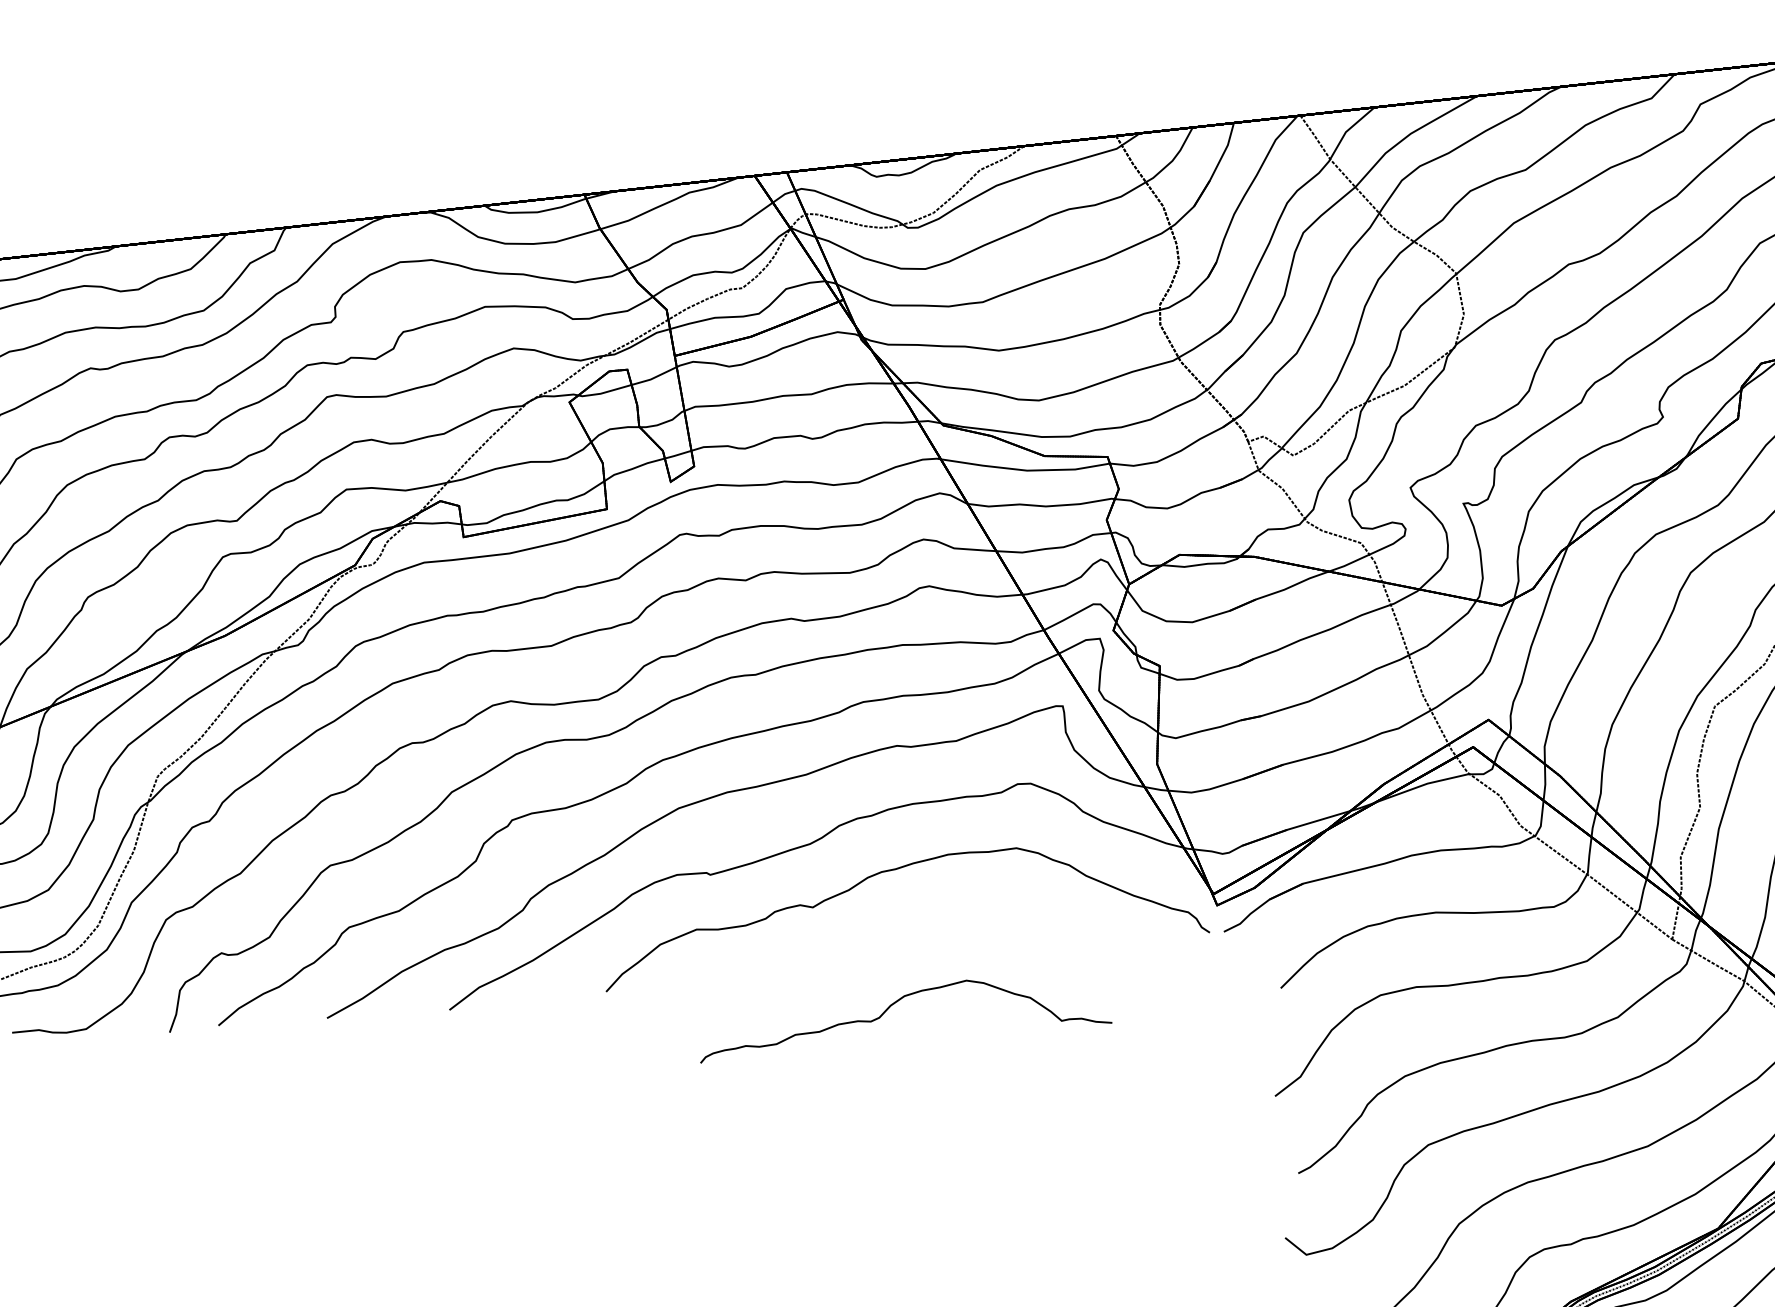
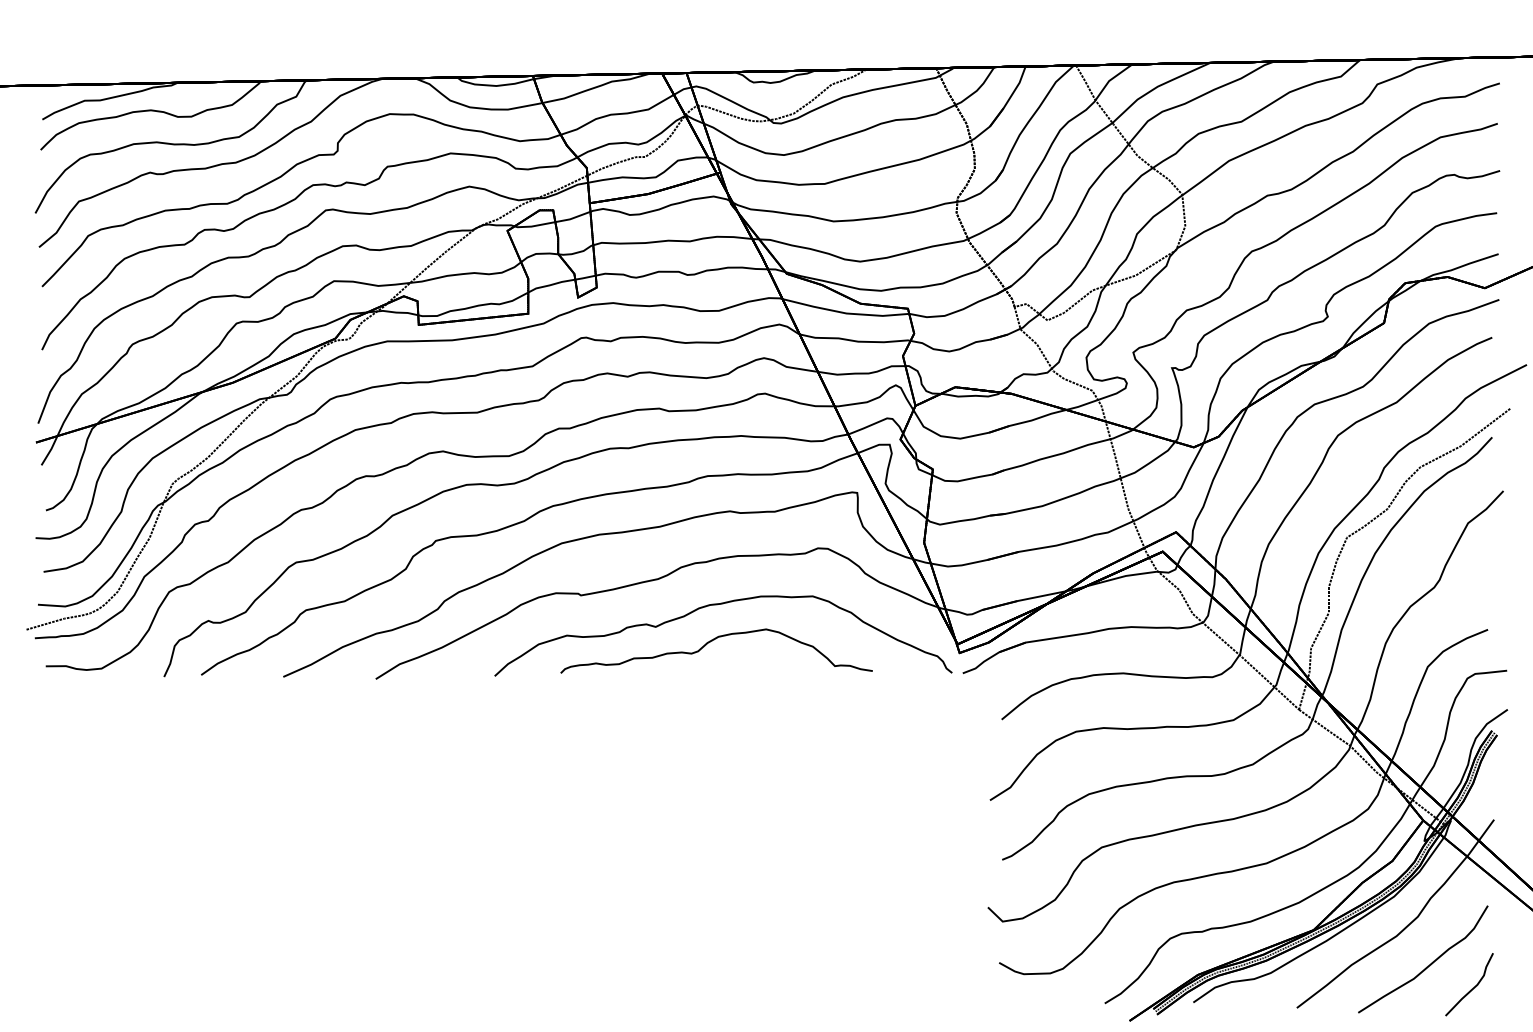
part: (897, 1003) -> (712, 641), moved

